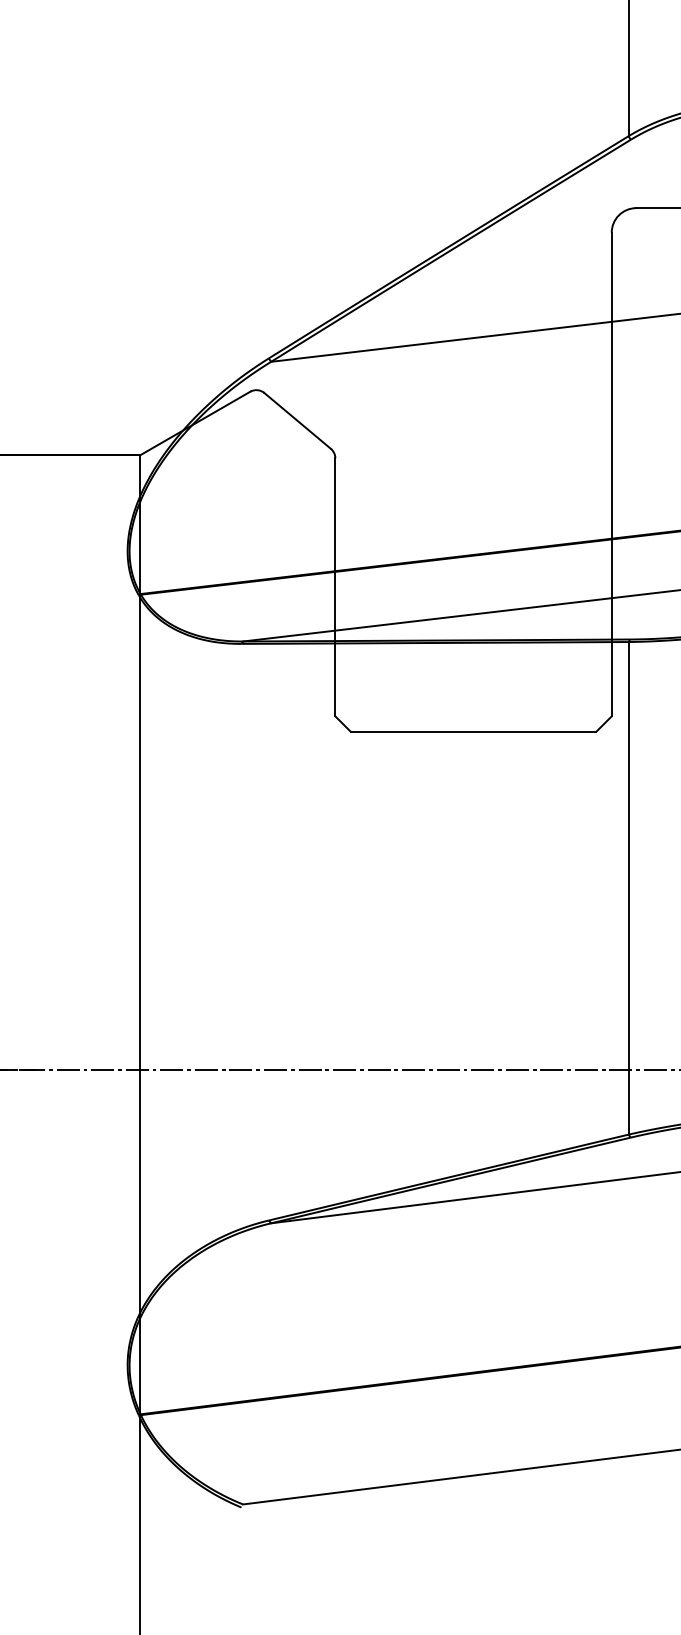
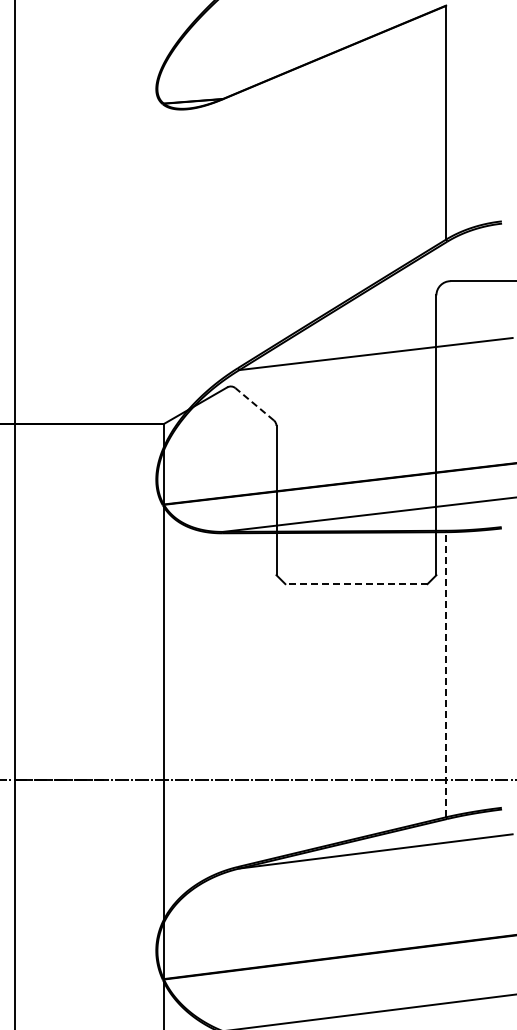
line: (297, 419) -> (254, 403), solid -> dashed
line: (471, 732) -> (355, 584), solid -> dashed
line: (629, 887) -> (446, 674), solid -> dashed

